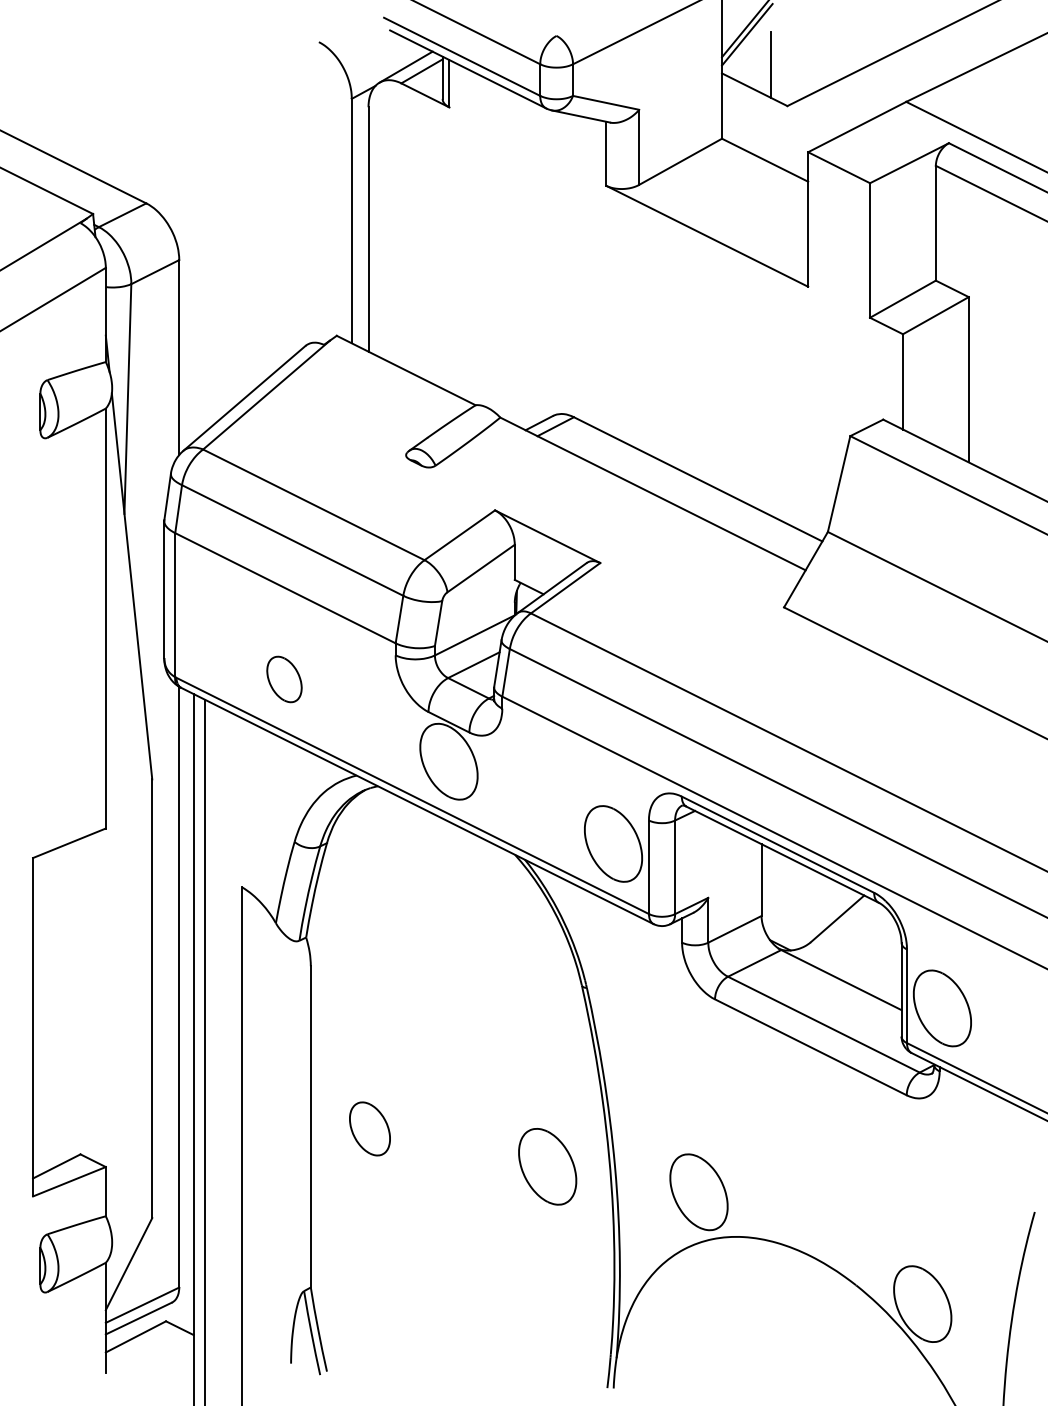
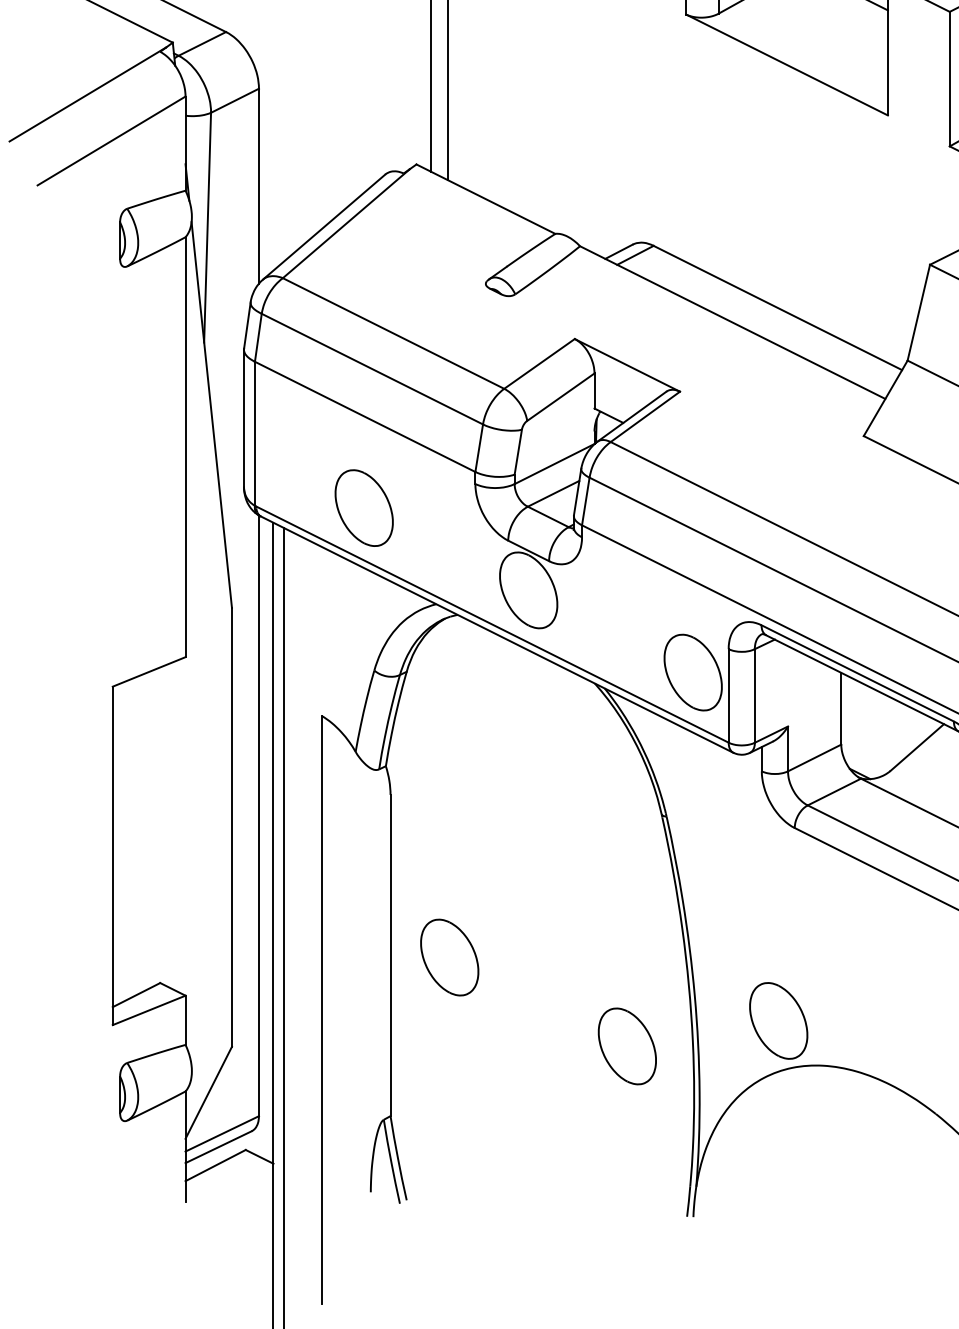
part: (284, 679) -> (364, 508), size x1.67
part: (369, 1128) -> (449, 957), size x1.43
part: (547, 1166) -> (627, 1046), moved

